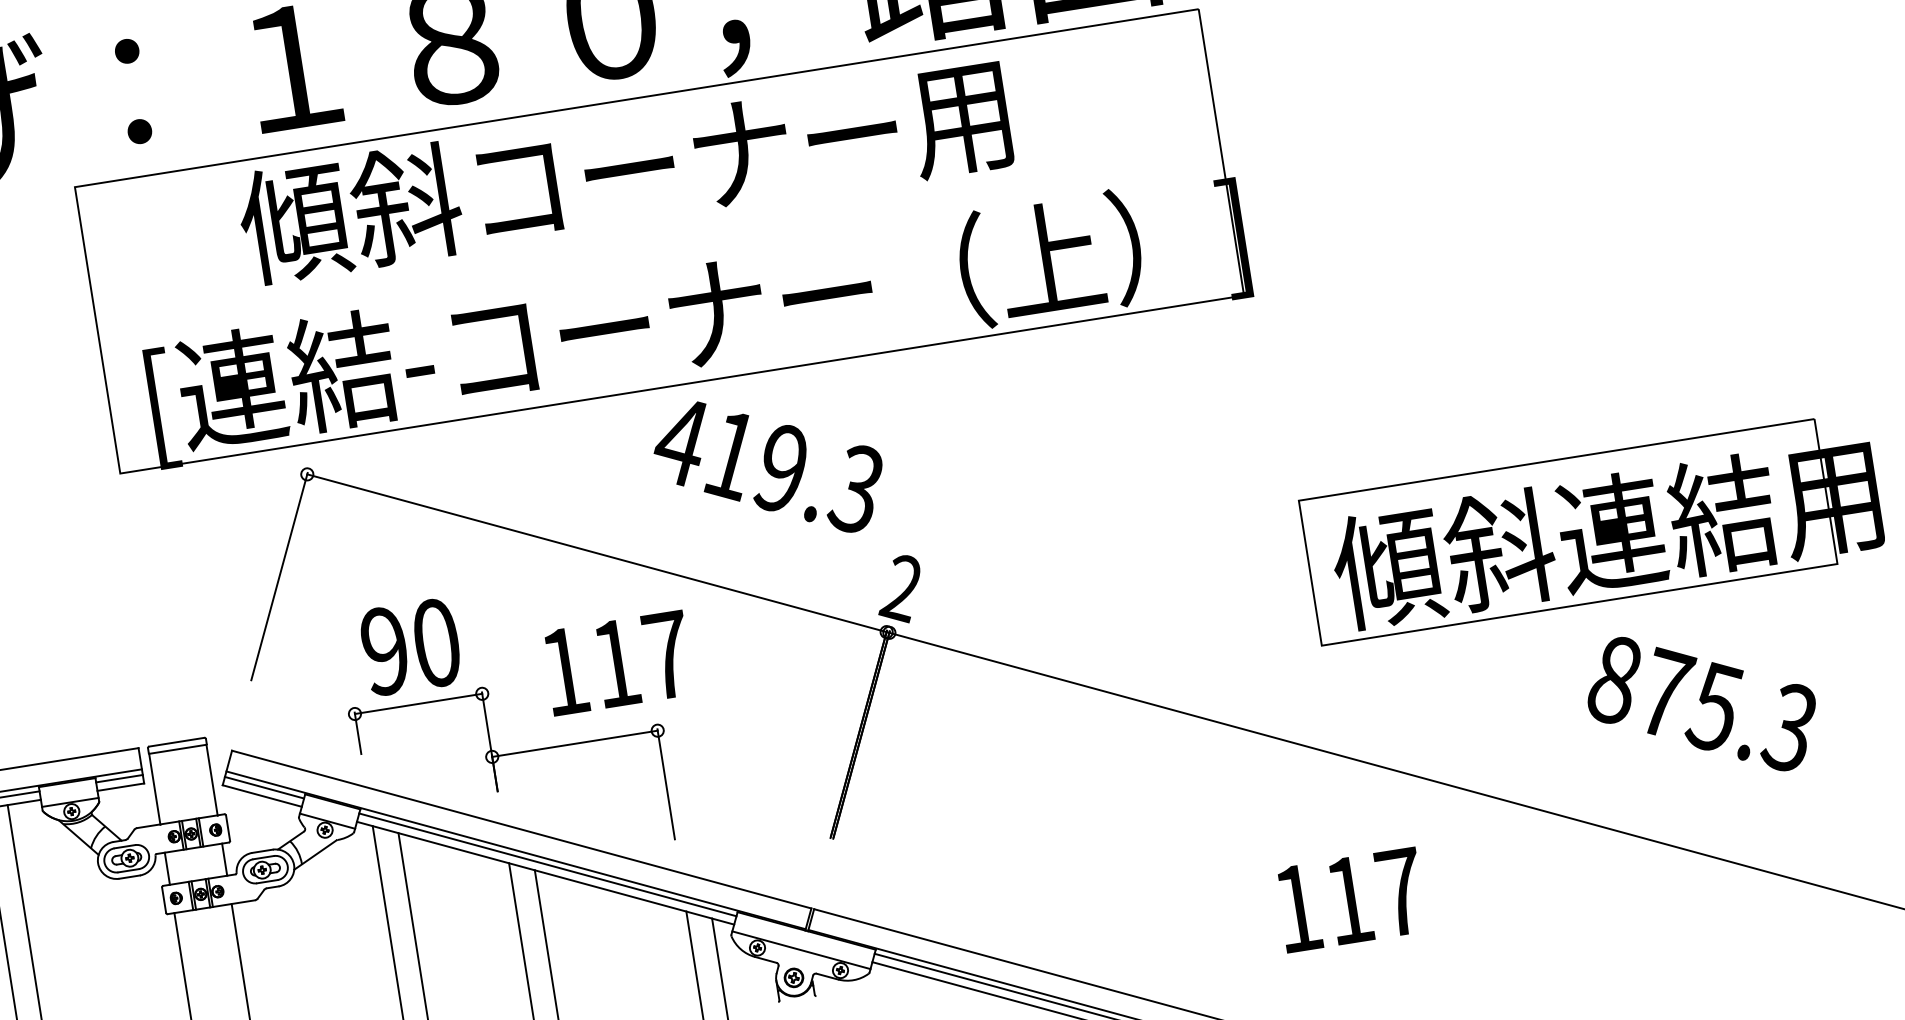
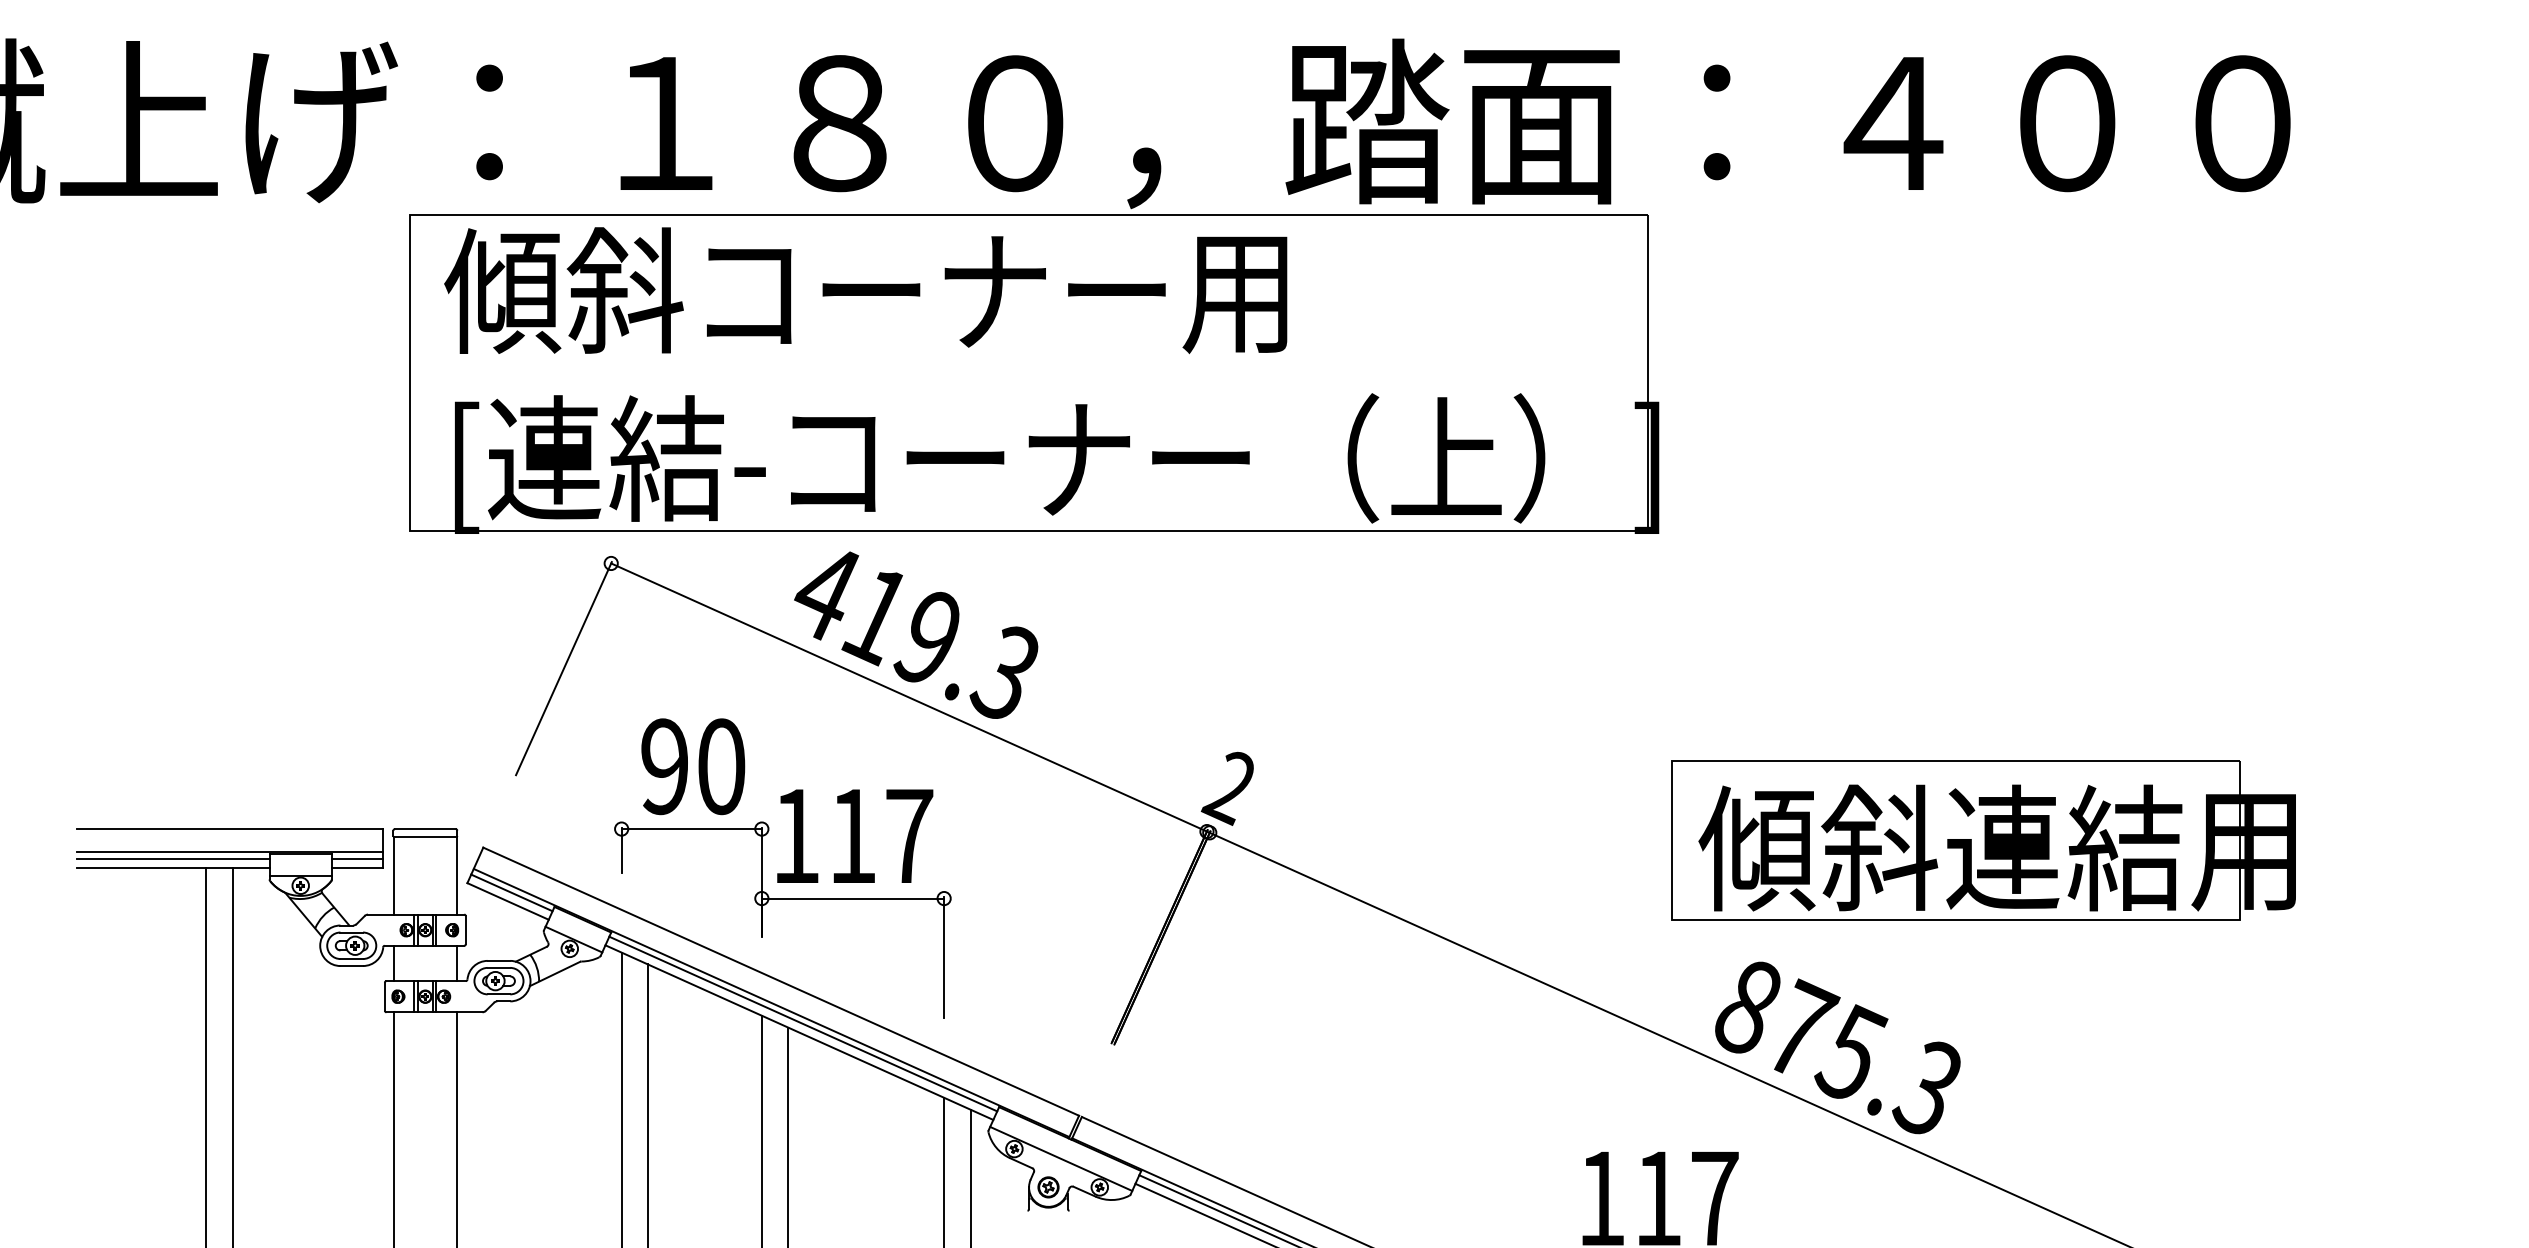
text: (624, 170) -> (865, 290), moved
text: (769, 467) -> (916, 634), moved
text: (618, 662) -> (855, 835), moved
text: (1701, 703) -> (1837, 1047), moved

